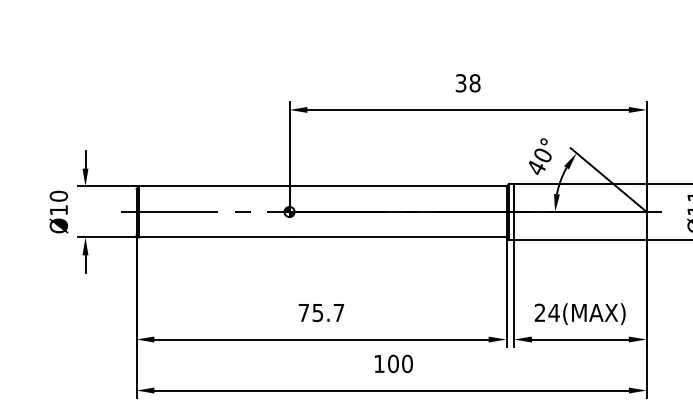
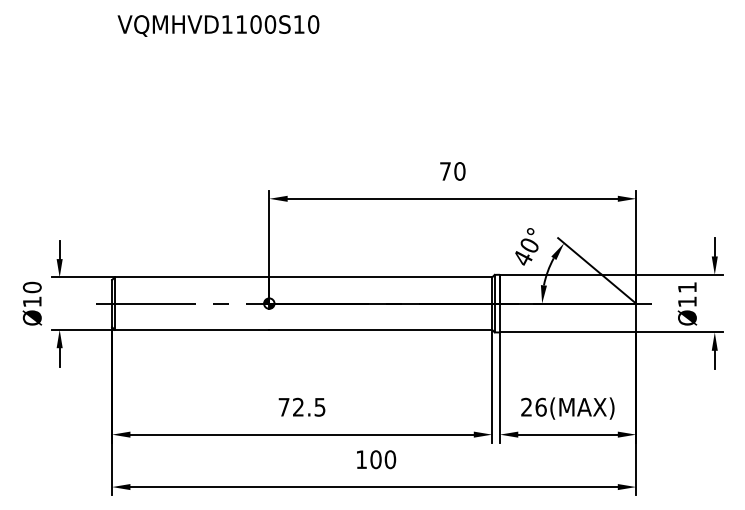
text: (467, 83) -> (452, 171), 38 -> 70
text: (328, 312) -> (309, 406), 75.7 -> 72.5
text: (553, 312) -> (540, 406), 24(MAX) -> 26(MAX)

